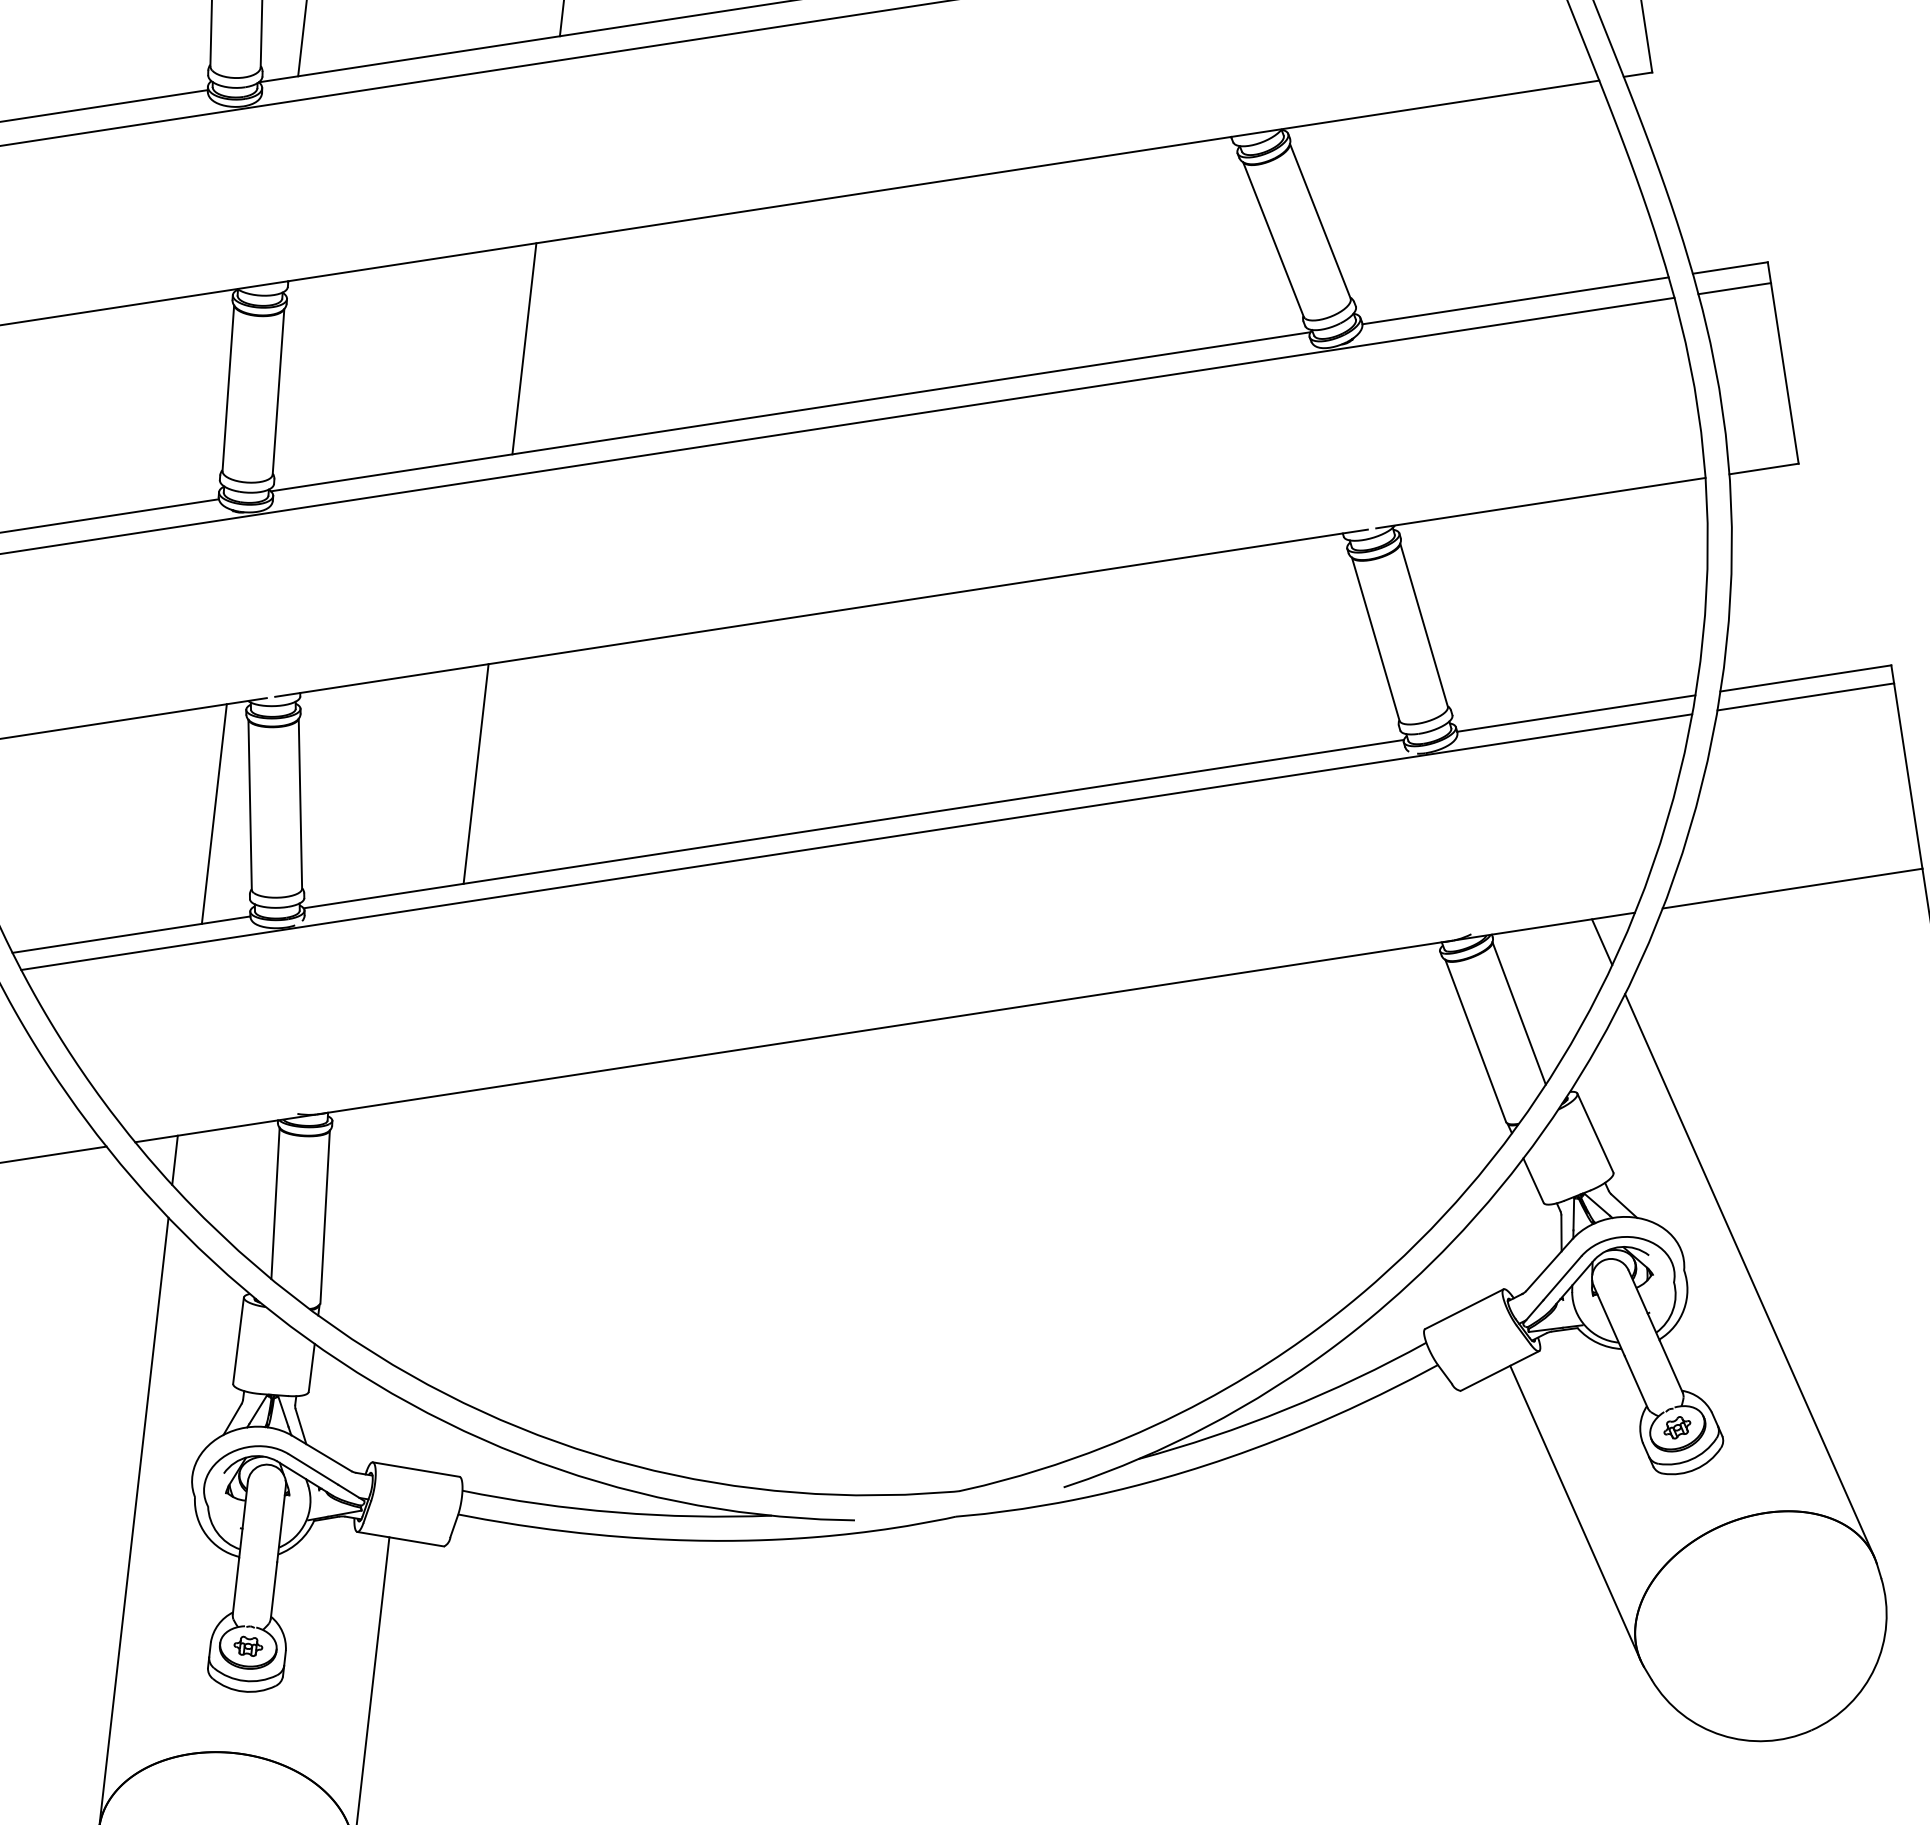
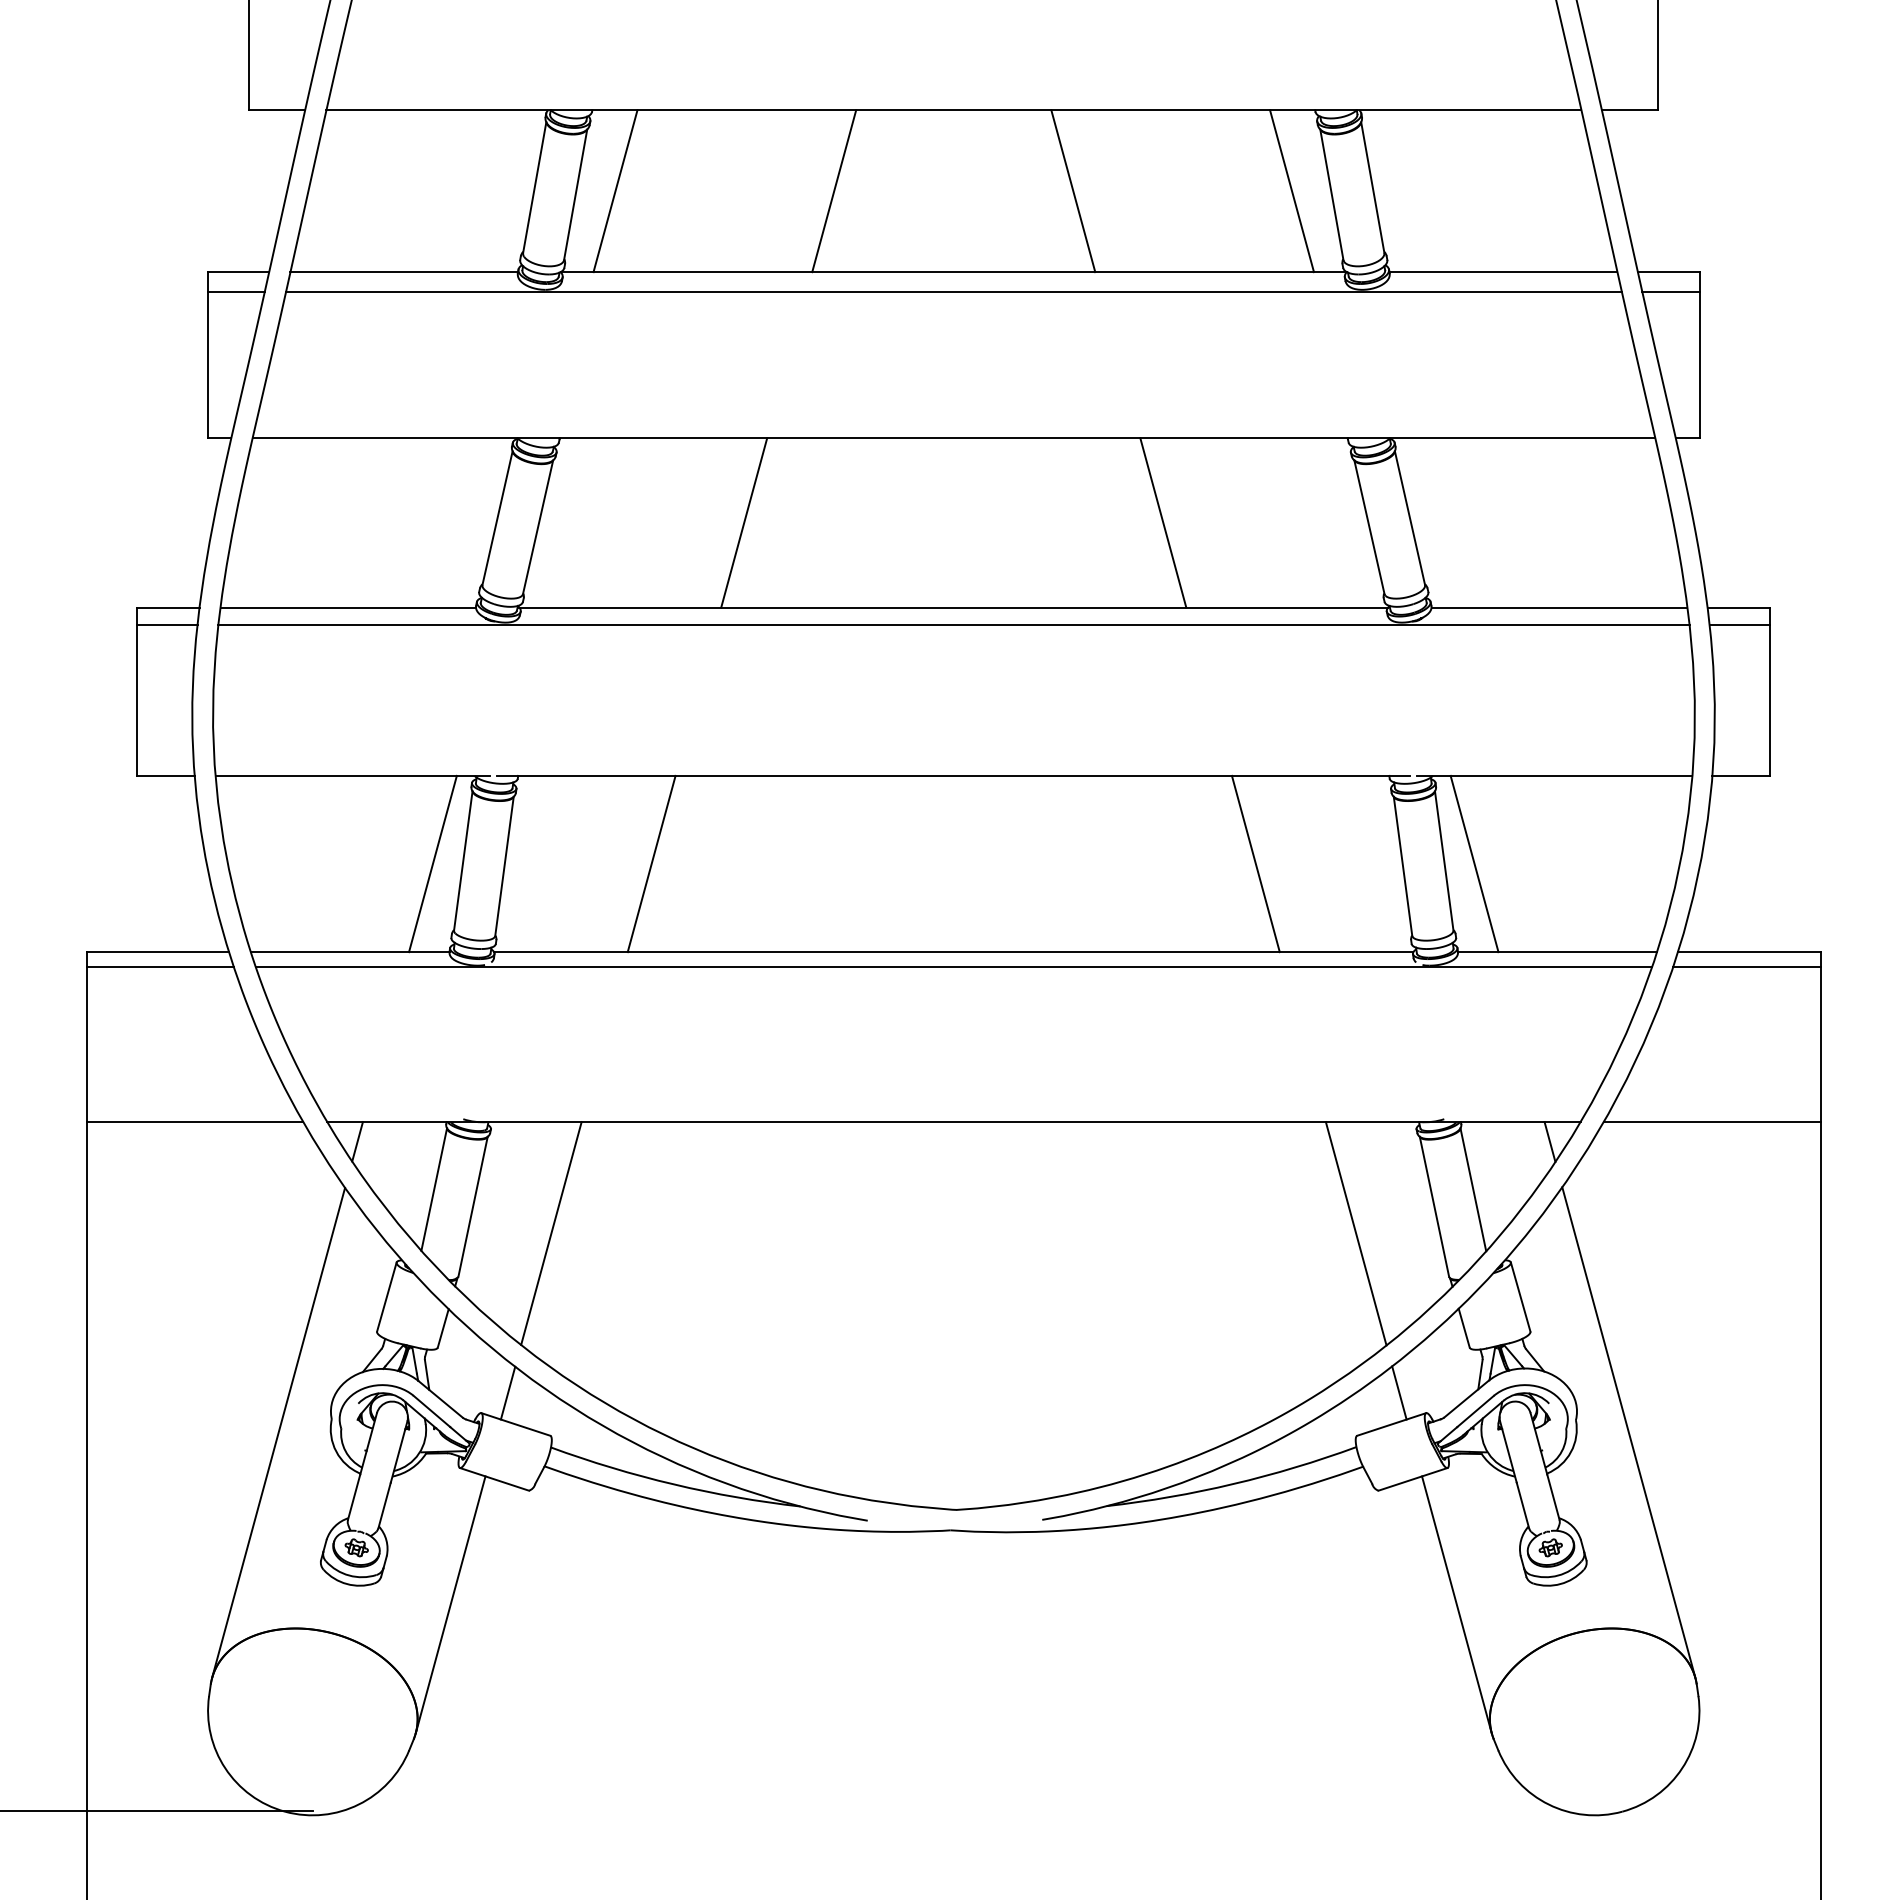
line: (1026, 271) -> (1163, 522), added
line: (1460, 622) -> (1474, 863), added
line: (1198, 662) -> (1255, 863), added
line: (1386, 1087) -> (1355, 1233), added
line: (423, 1234) -> (551, 1233), added
line: (1467, 1269) -> (1399, 1392), added
line: (400, 1432) -> (507, 1392), added

